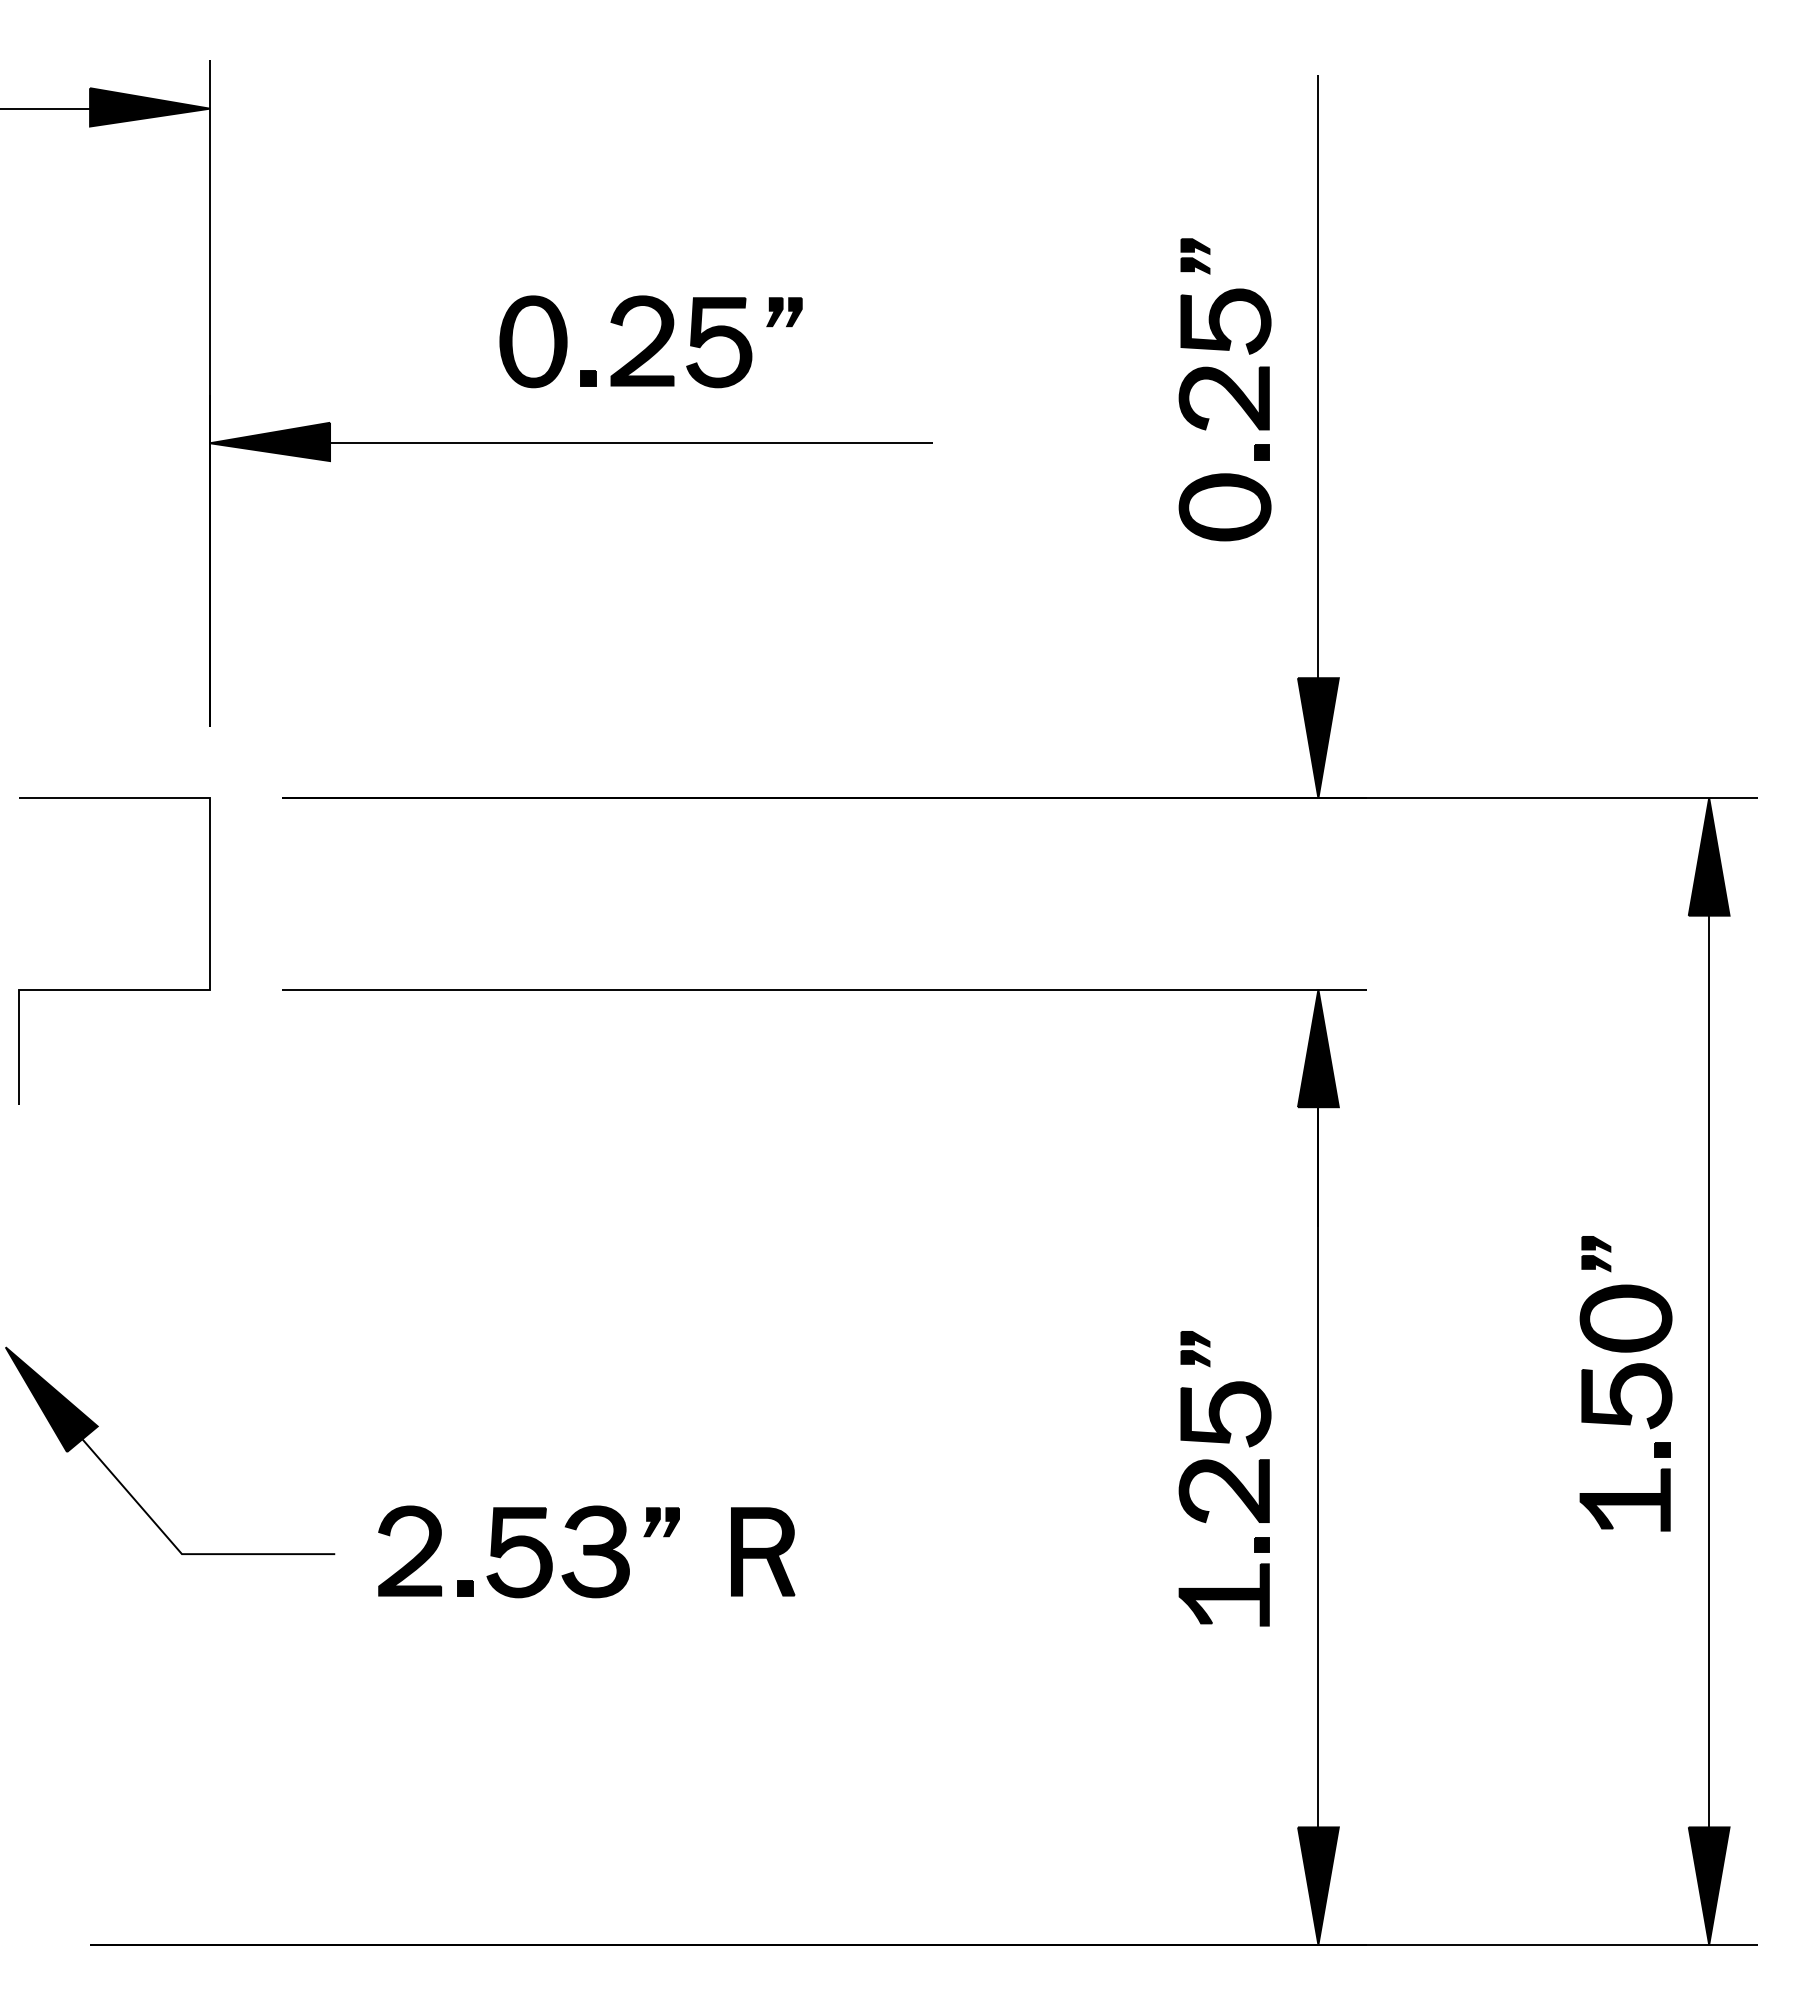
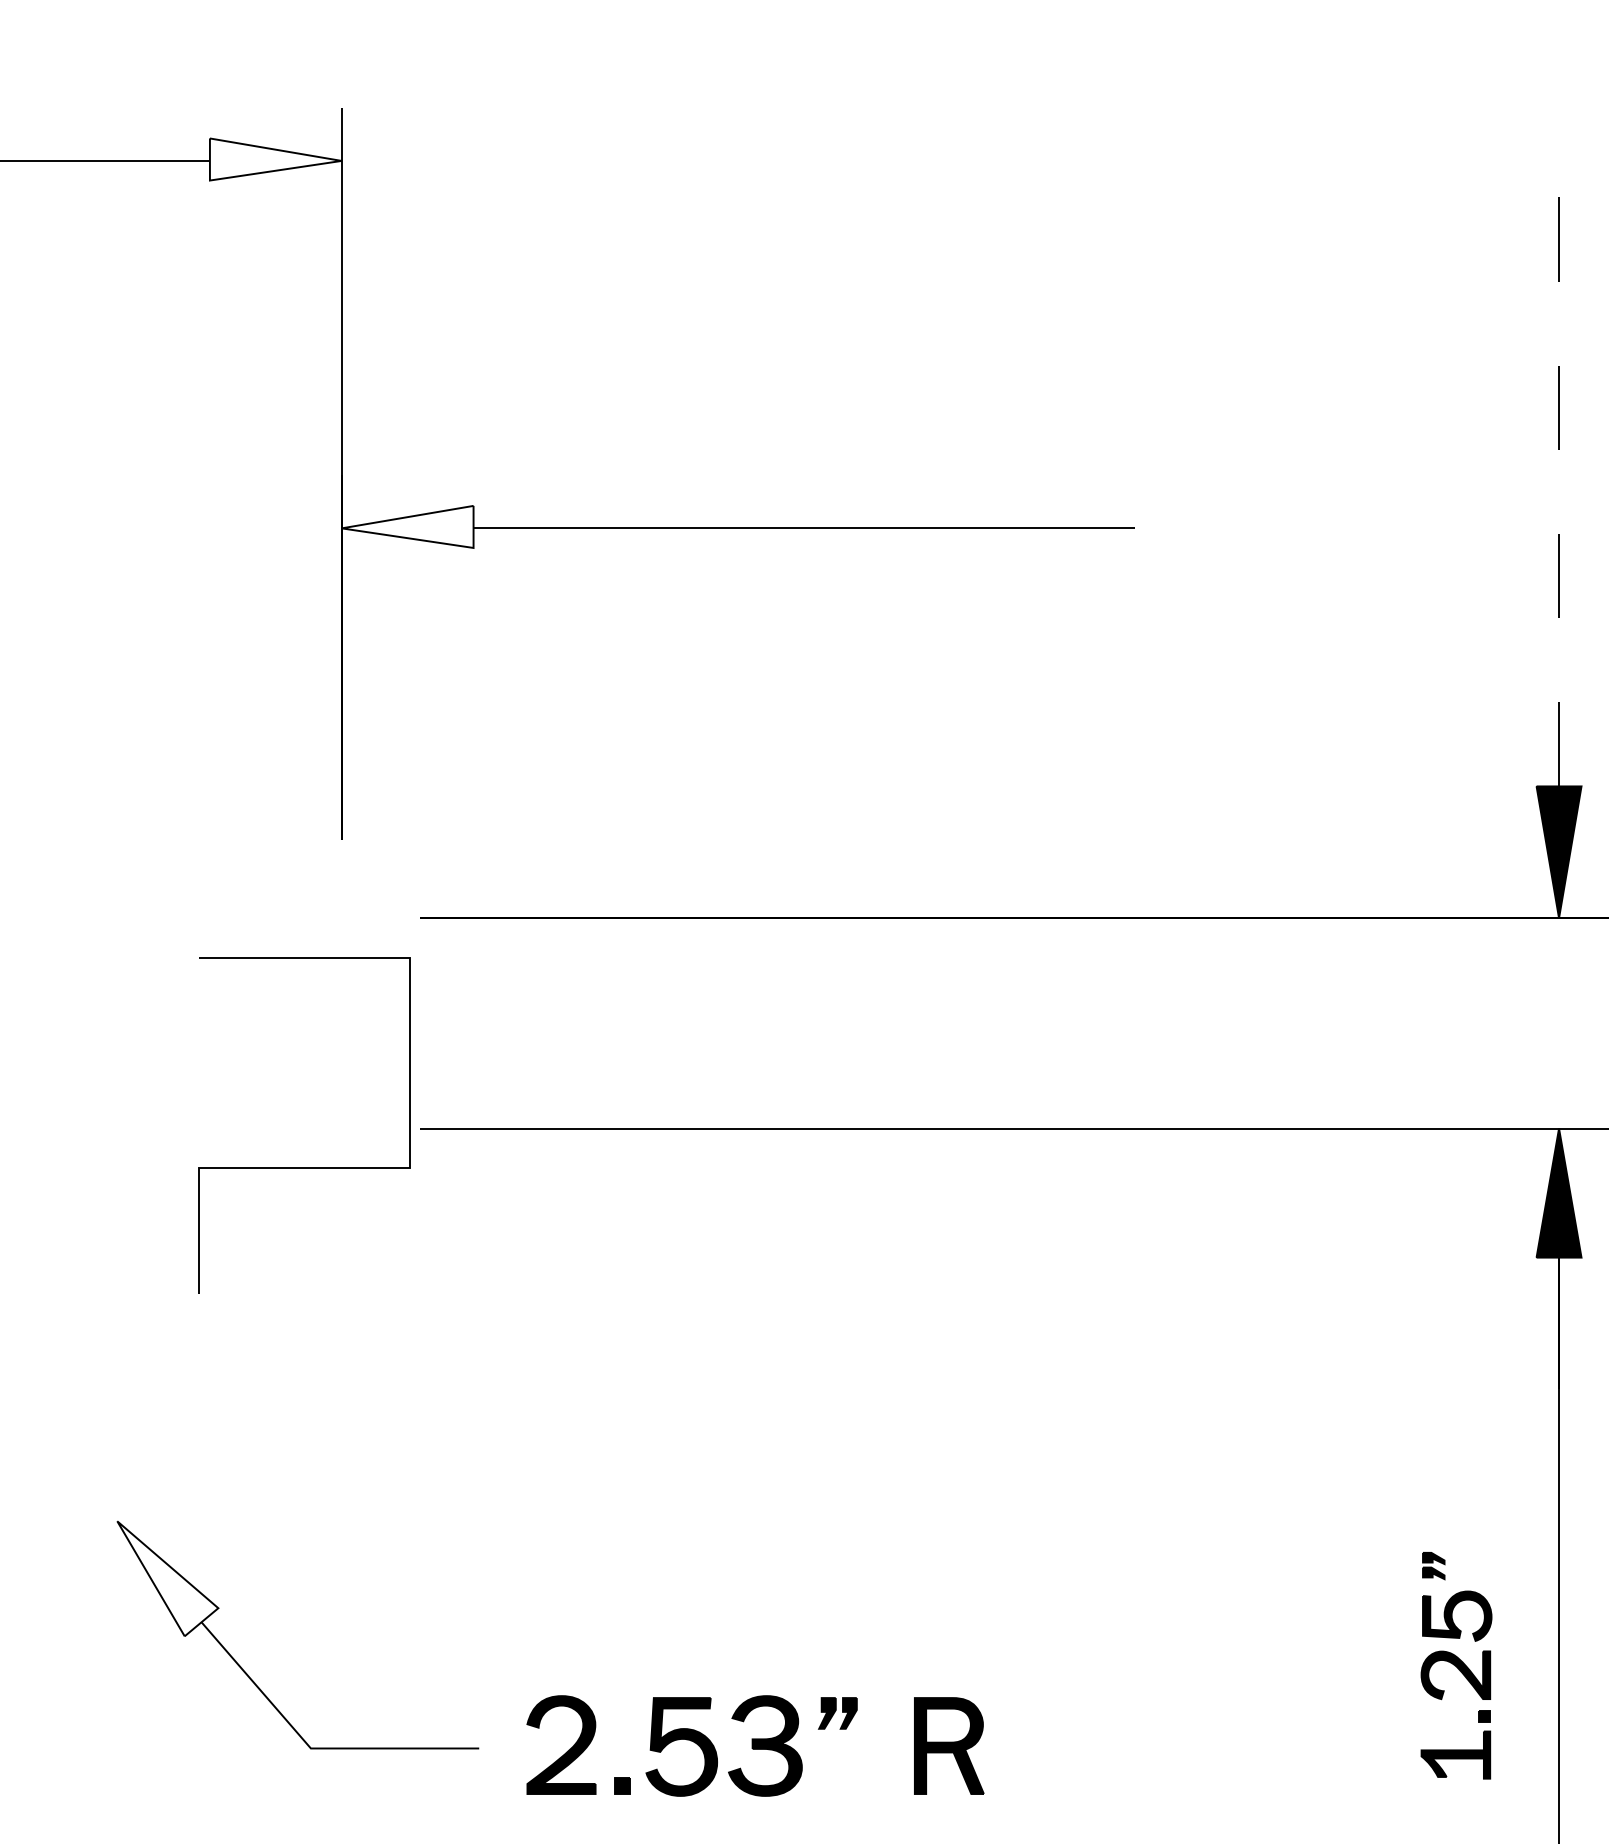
fill: (150, 107) -> (276, 159), removed
part: (650, 341) -> (825, 416), removed
line: (1318, 376) -> (1559, 455), solid -> dashed
part: (1224, 389) -> (1455, 469), removed
fill: (270, 441) -> (408, 526), removed
line: (114, 989) -> (304, 1167), moved
fill: (51, 1399) -> (167, 1578), removed
part: (1224, 1478) -> (1455, 1665), size x0.7

